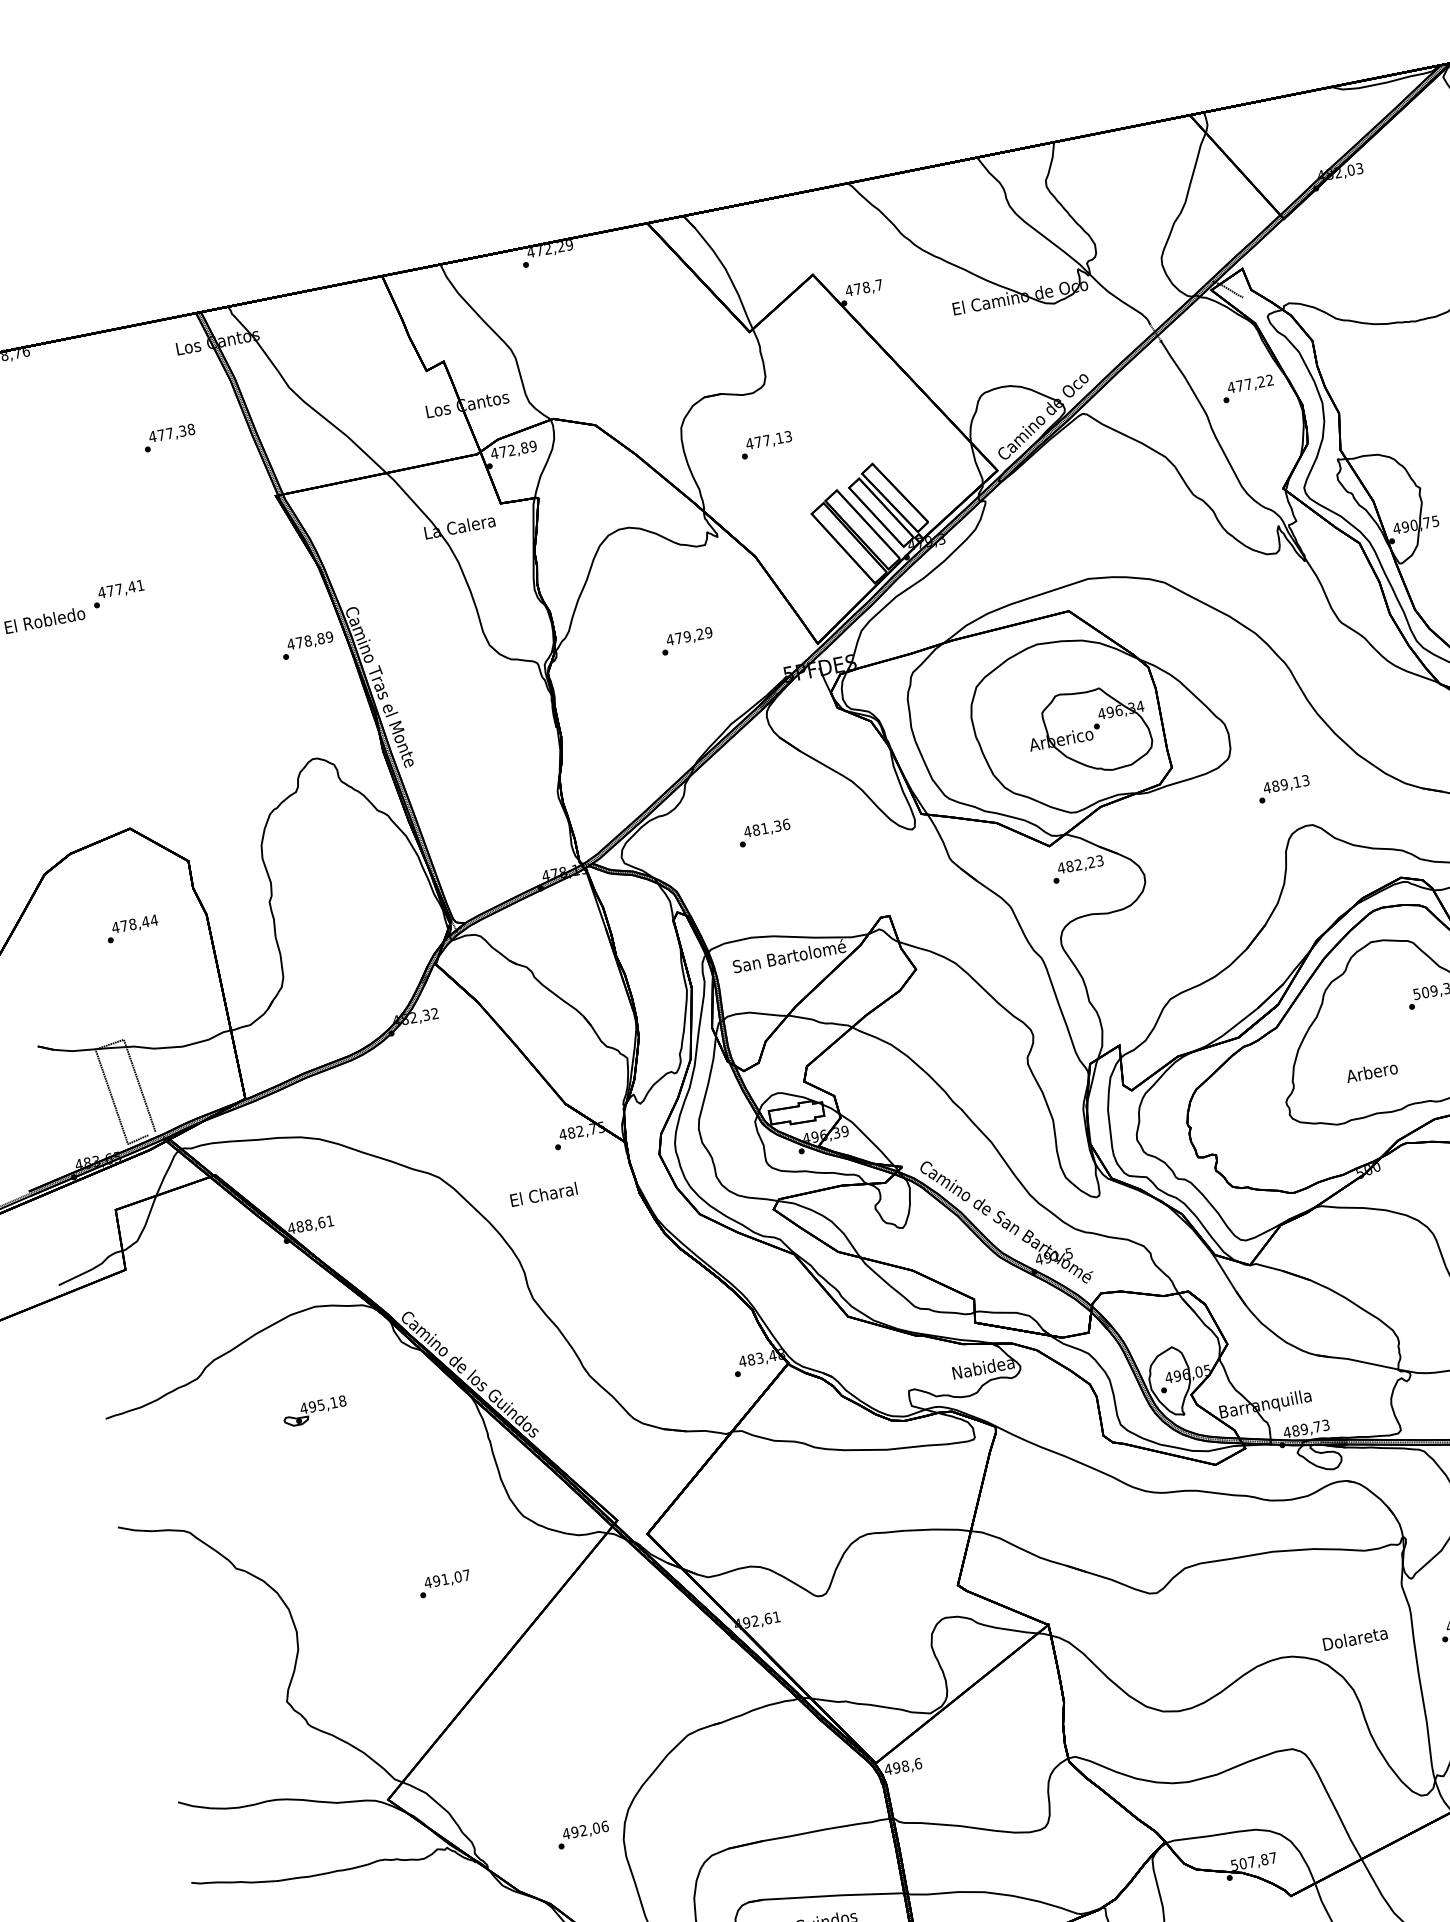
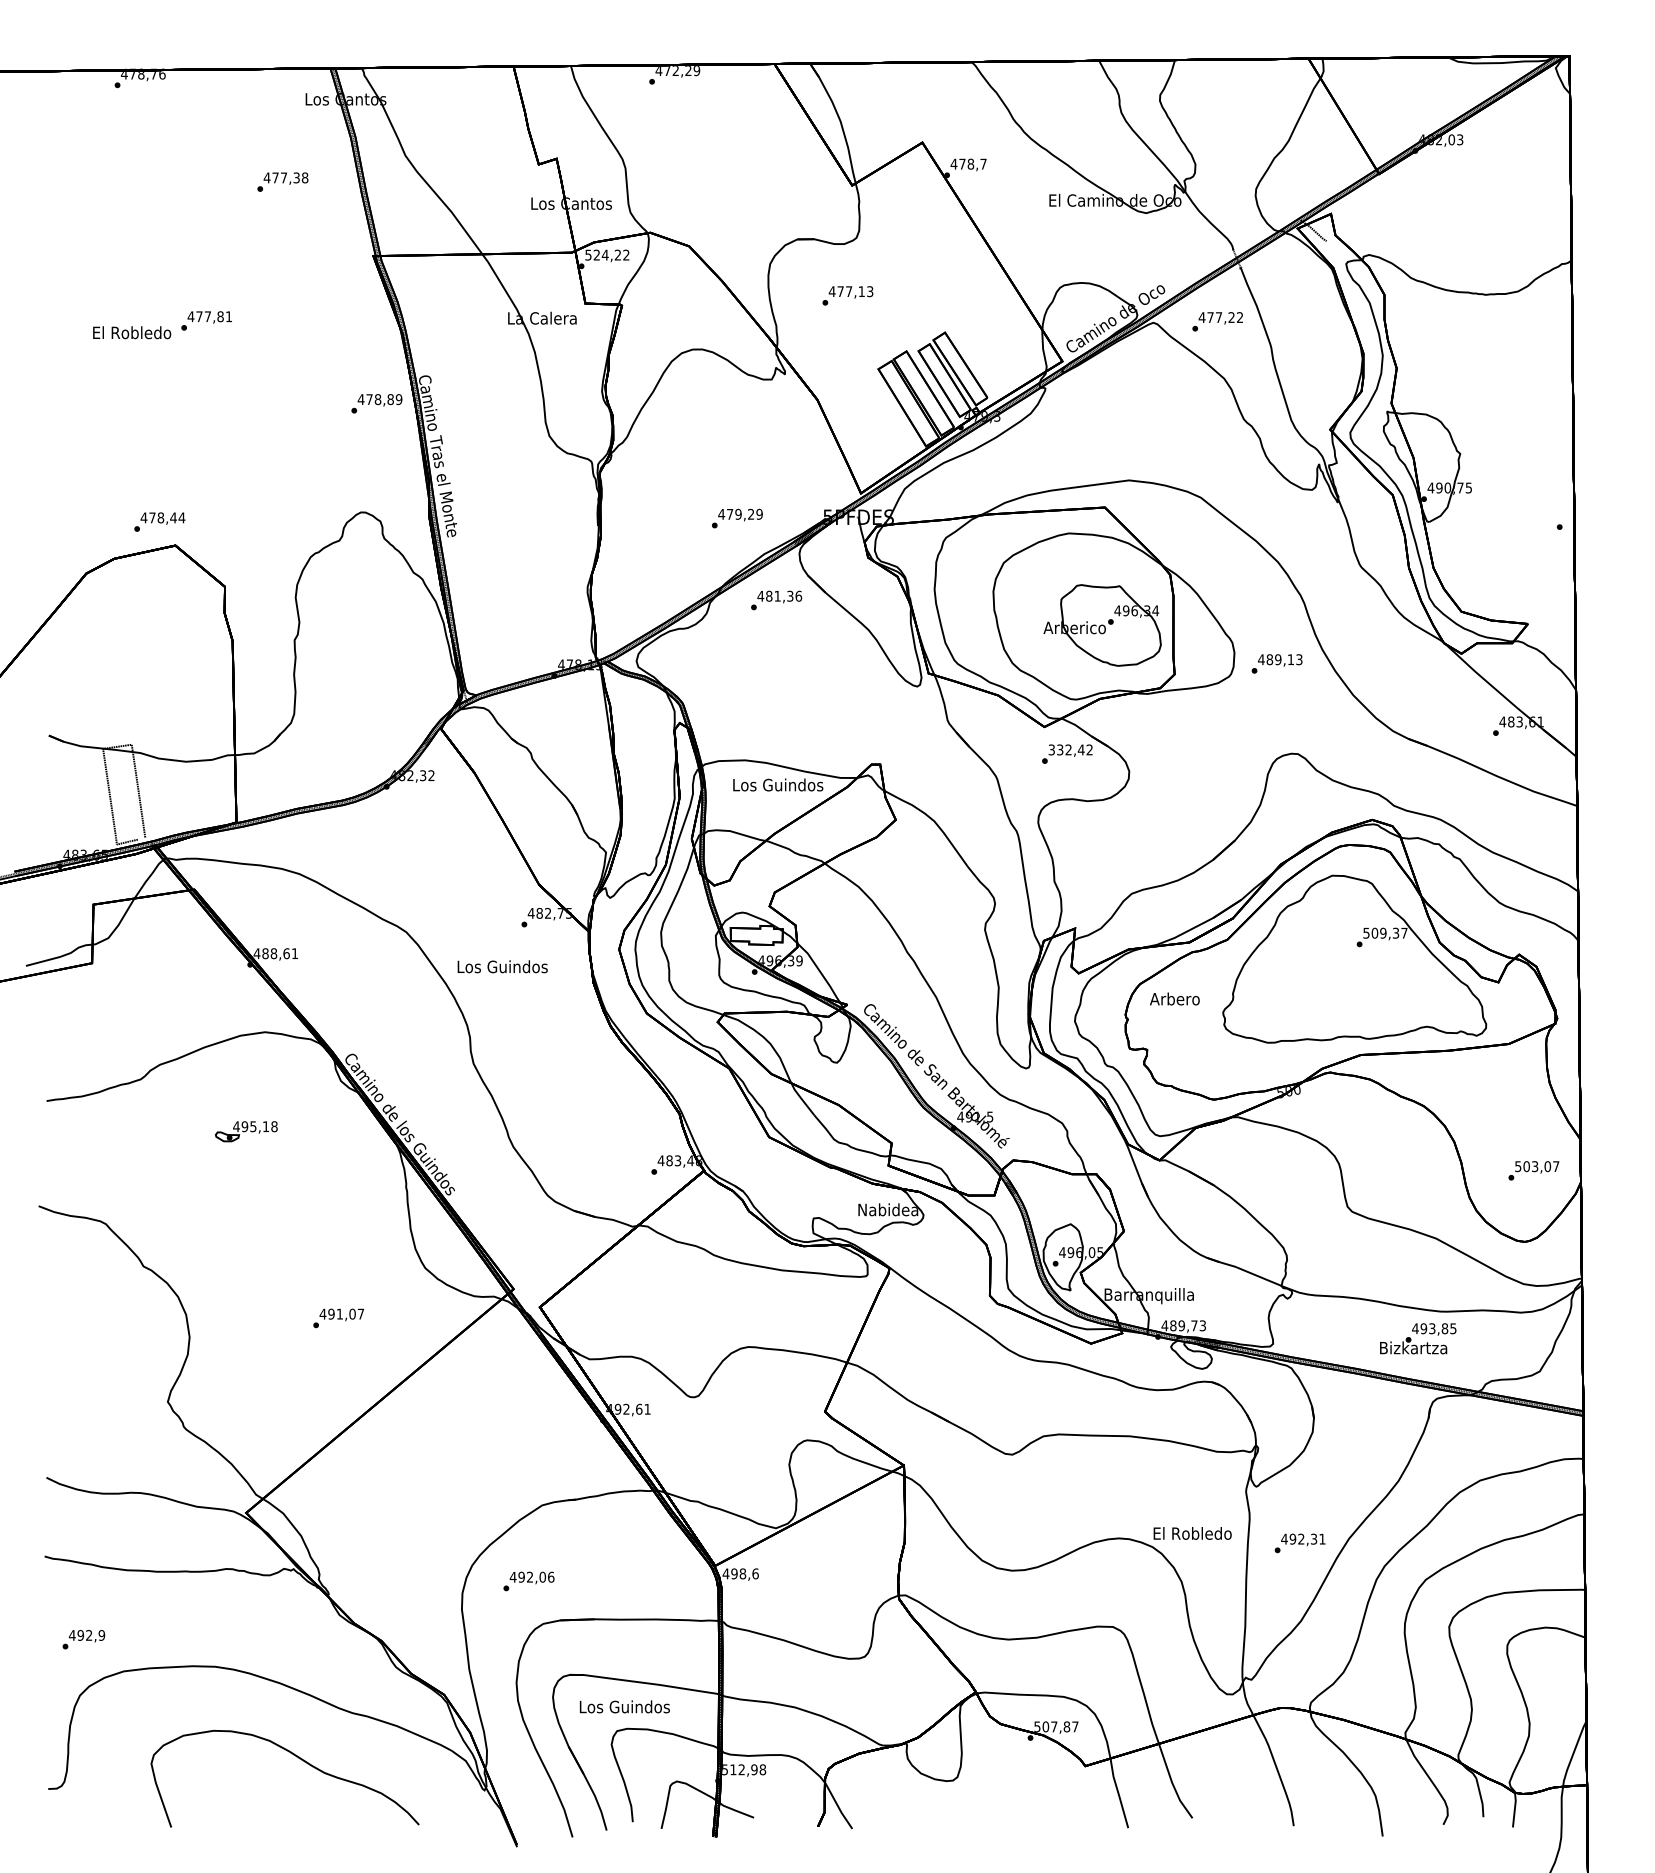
text: (1247, 388) -> (1217, 321), moved
text: (513, 449) -> (607, 254), 472,89 -> 524,22
text: (131, 586) -> (220, 316), 477,41 -> 477,81
text: (687, 641) -> (737, 518), moved
text: (1283, 788) -> (1276, 663), moved
text: (764, 833) -> (776, 600), moved
text: (1080, 864) -> (1070, 749), 482,23 -> 332,42
text: (132, 928) -> (159, 521), moved
text: (789, 955) -> (778, 784), San Bartolomé -> Los Guindos
text: (1371, 1071) -> (1174, 998), moved
text: (543, 1194) -> (502, 966), El Charal -> Los Guindos
text: (1355, 1638) -> (1192, 1533), Dolareta -> El Robledo
text: (582, 1835) -> (528, 1581), moved

